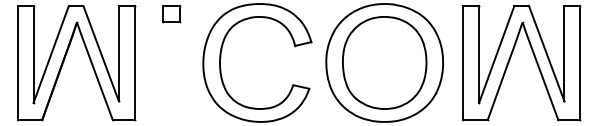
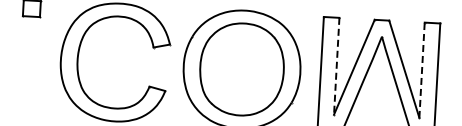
line: (564, 53) -> (422, 70), solid -> dashed
line: (479, 54) -> (337, 66), solid -> dashed

